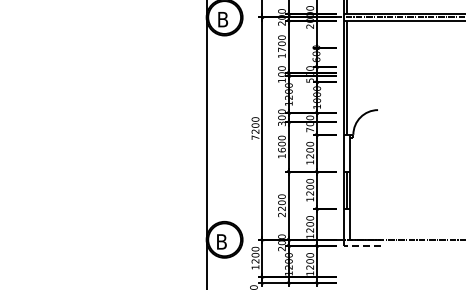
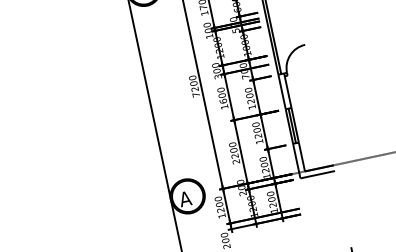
text: (221, 241) -> (185, 198), B -> A
line: (362, 245) -> (317, 174), dashed -> solid

